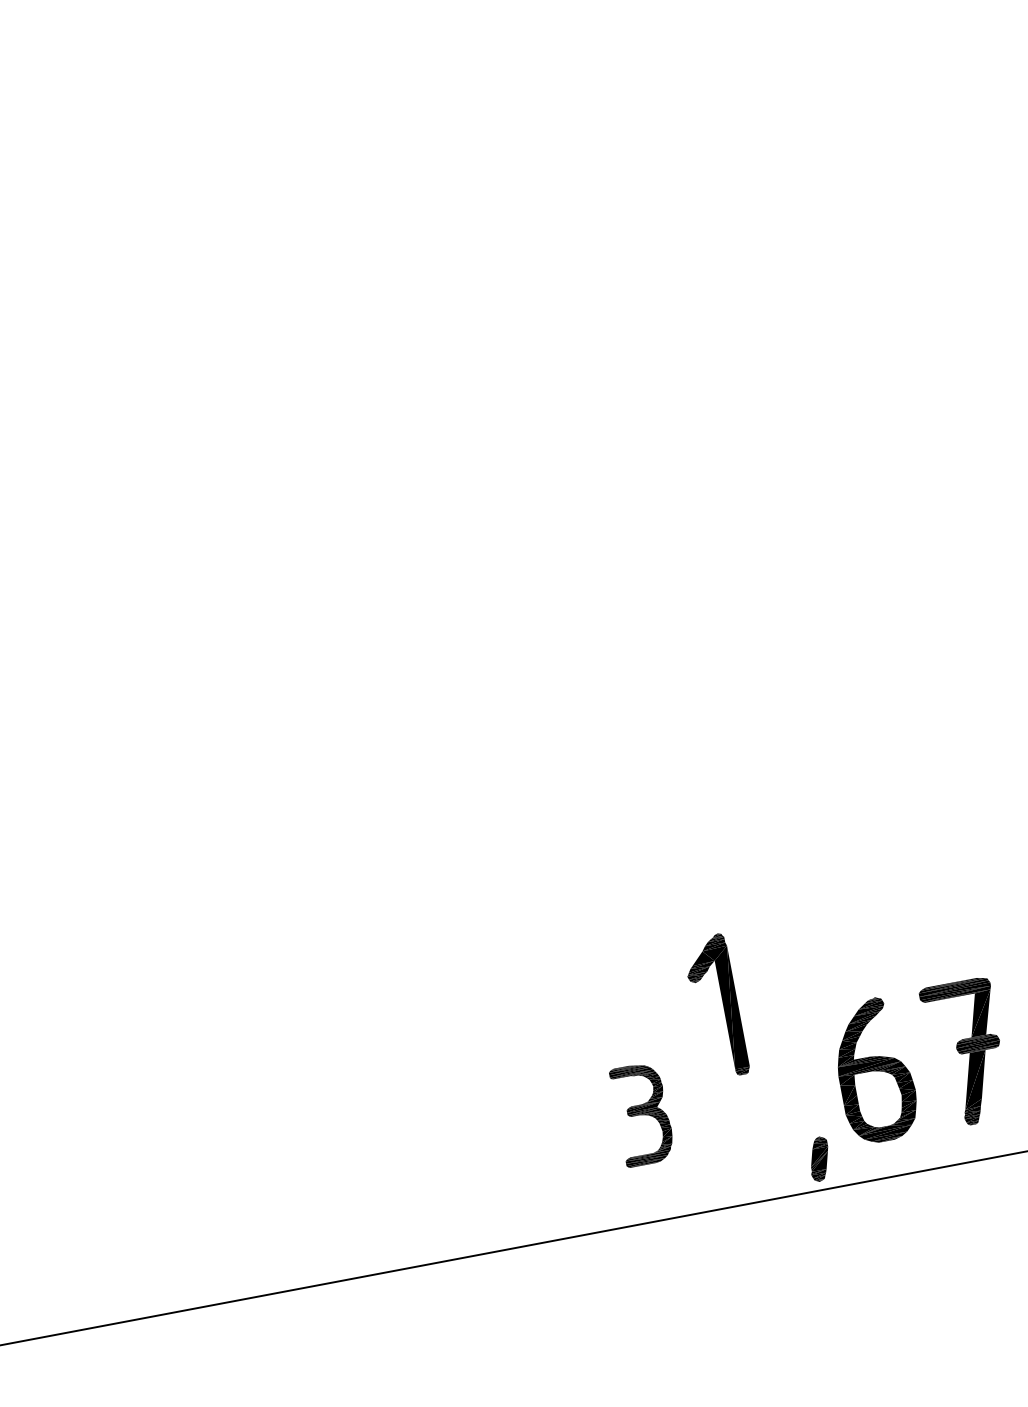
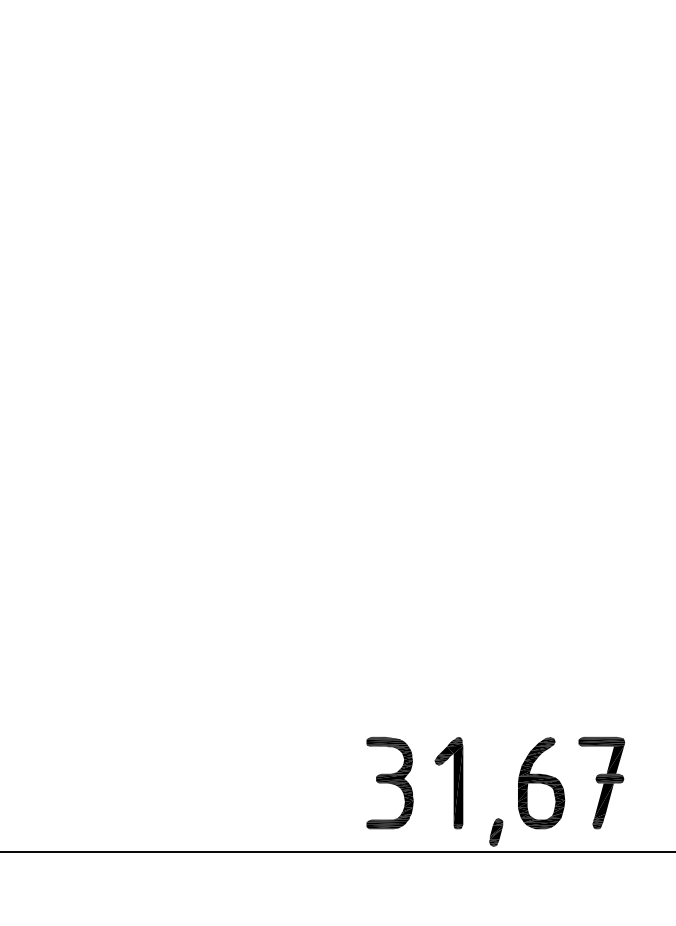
part: (715, 1007) -> (448, 783), moved
part: (642, 1115) -> (389, 783), size x1.43

